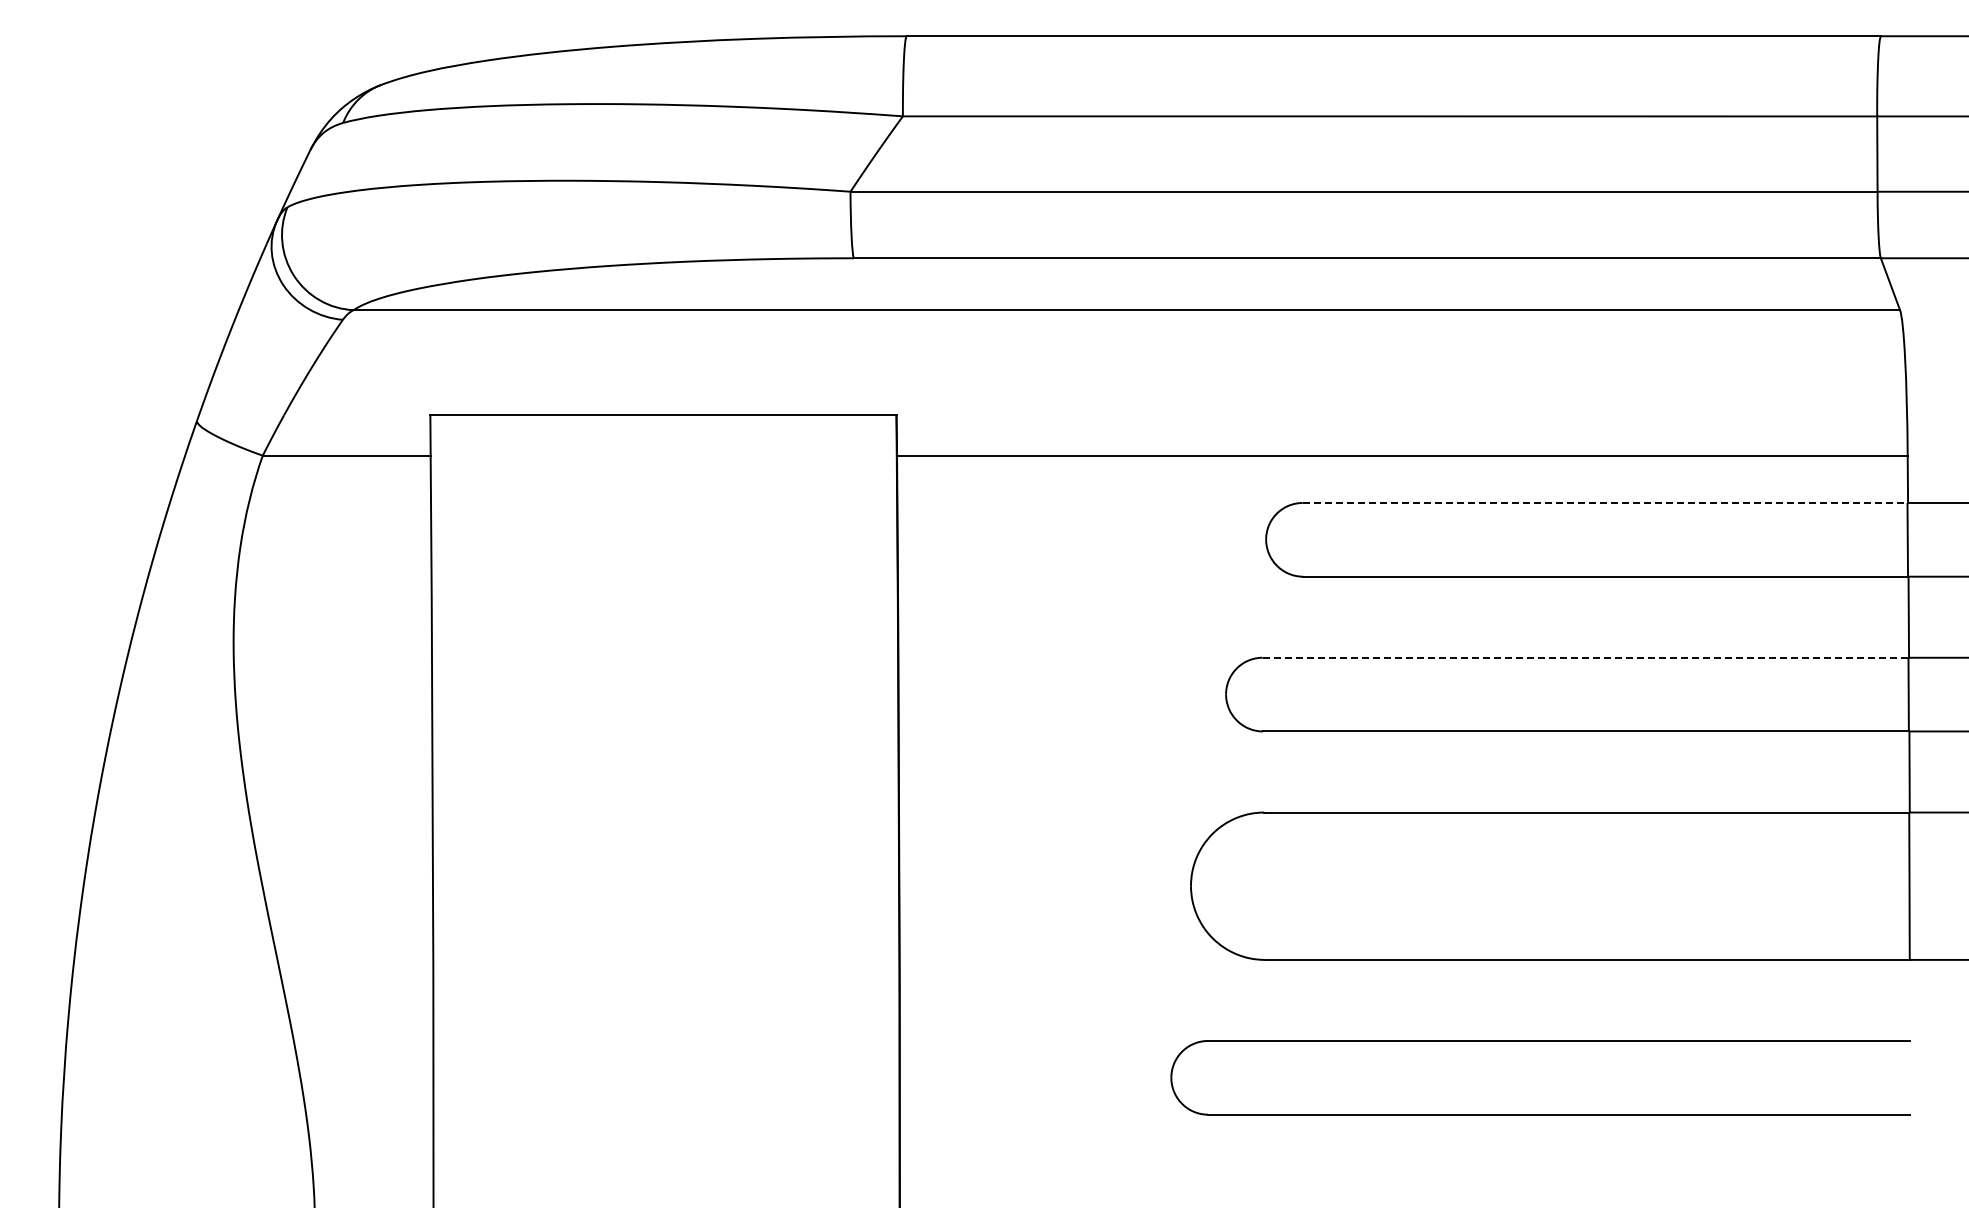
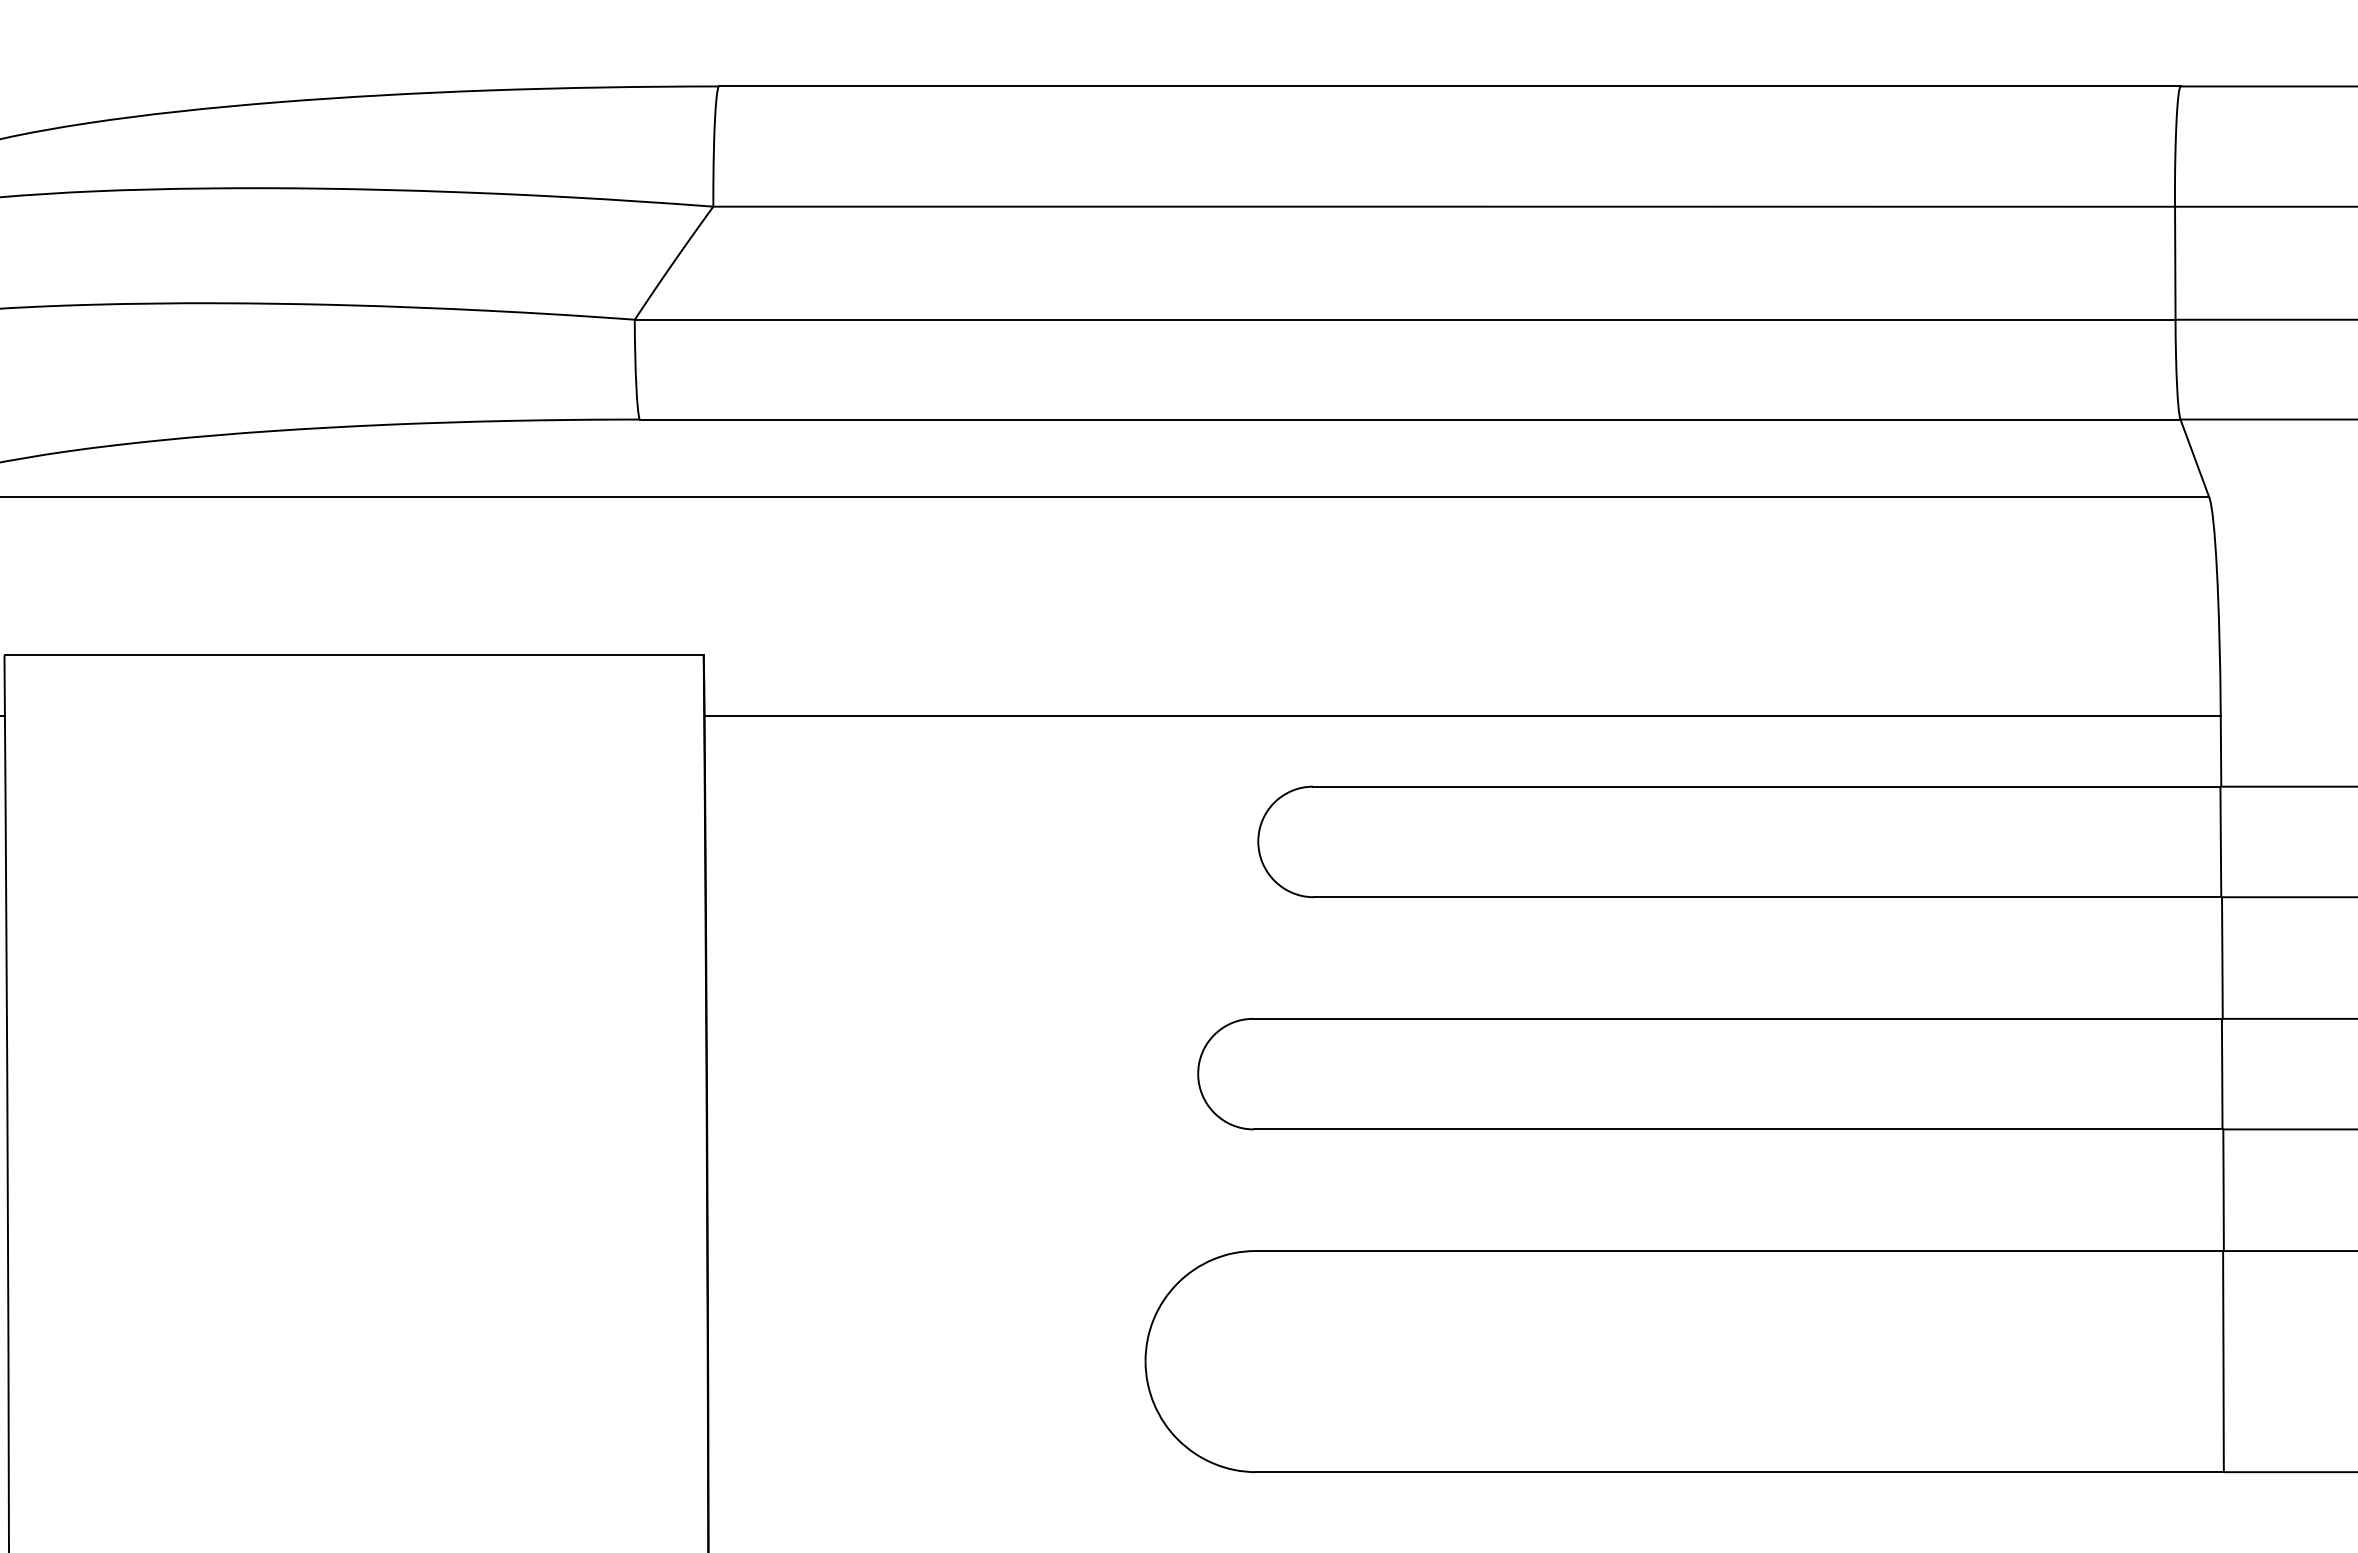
line: (1605, 503) -> (1767, 787), dashed -> solid
line: (1585, 657) -> (1737, 1018), dashed -> solid

